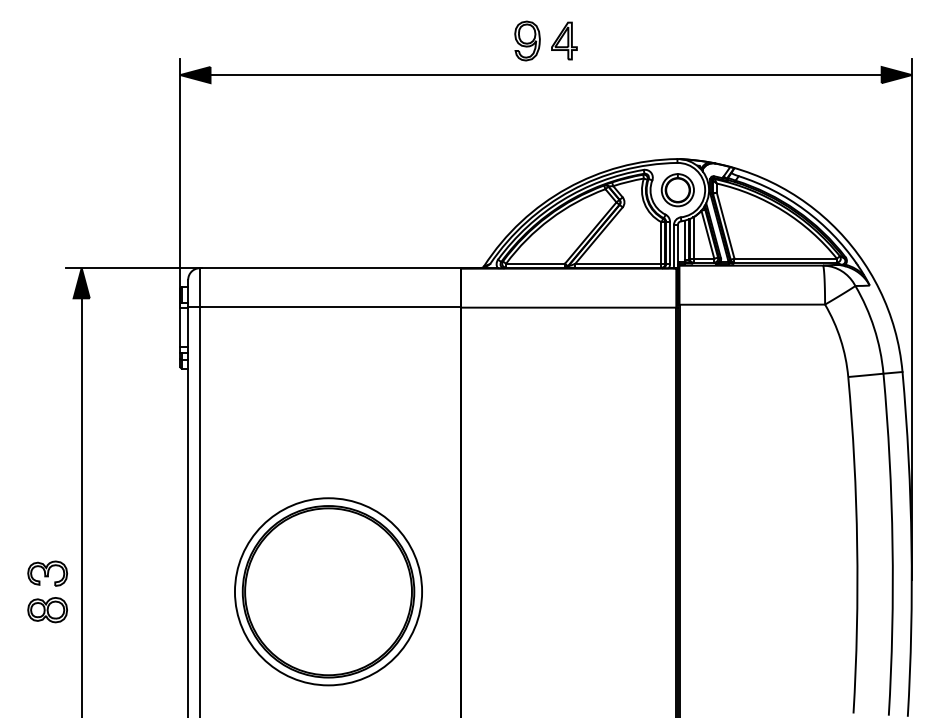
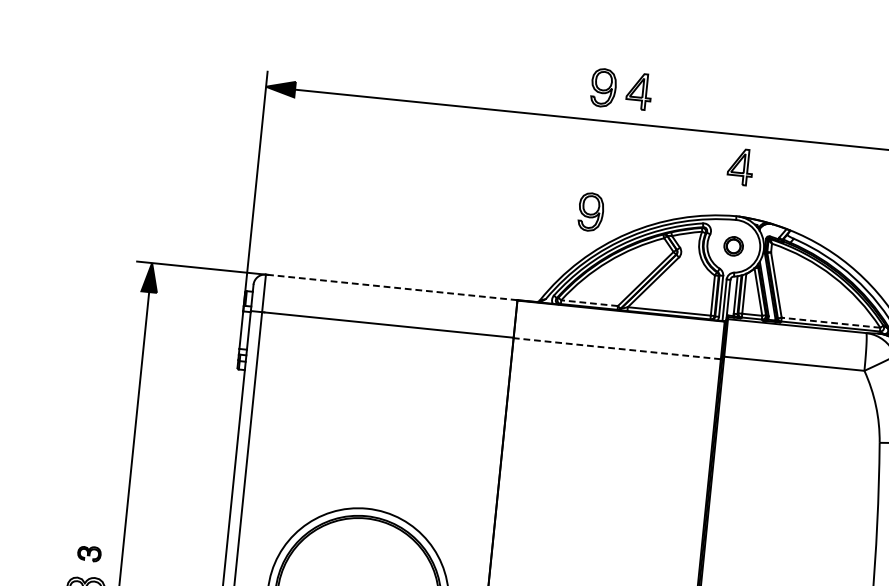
part: (676, 107) -> (740, 166), added
part: (527, 169) -> (591, 211), added
part: (677, 190) -> (733, 246), size x0.6
line: (785, 258) -> (830, 322), solid -> dashed
line: (535, 263) -> (589, 302), solid -> dashed
line: (331, 268) -> (392, 287), solid -> dashed
line: (568, 307) -> (617, 348), solid -> dashed
part: (47, 573) -> (89, 553), size x0.6

